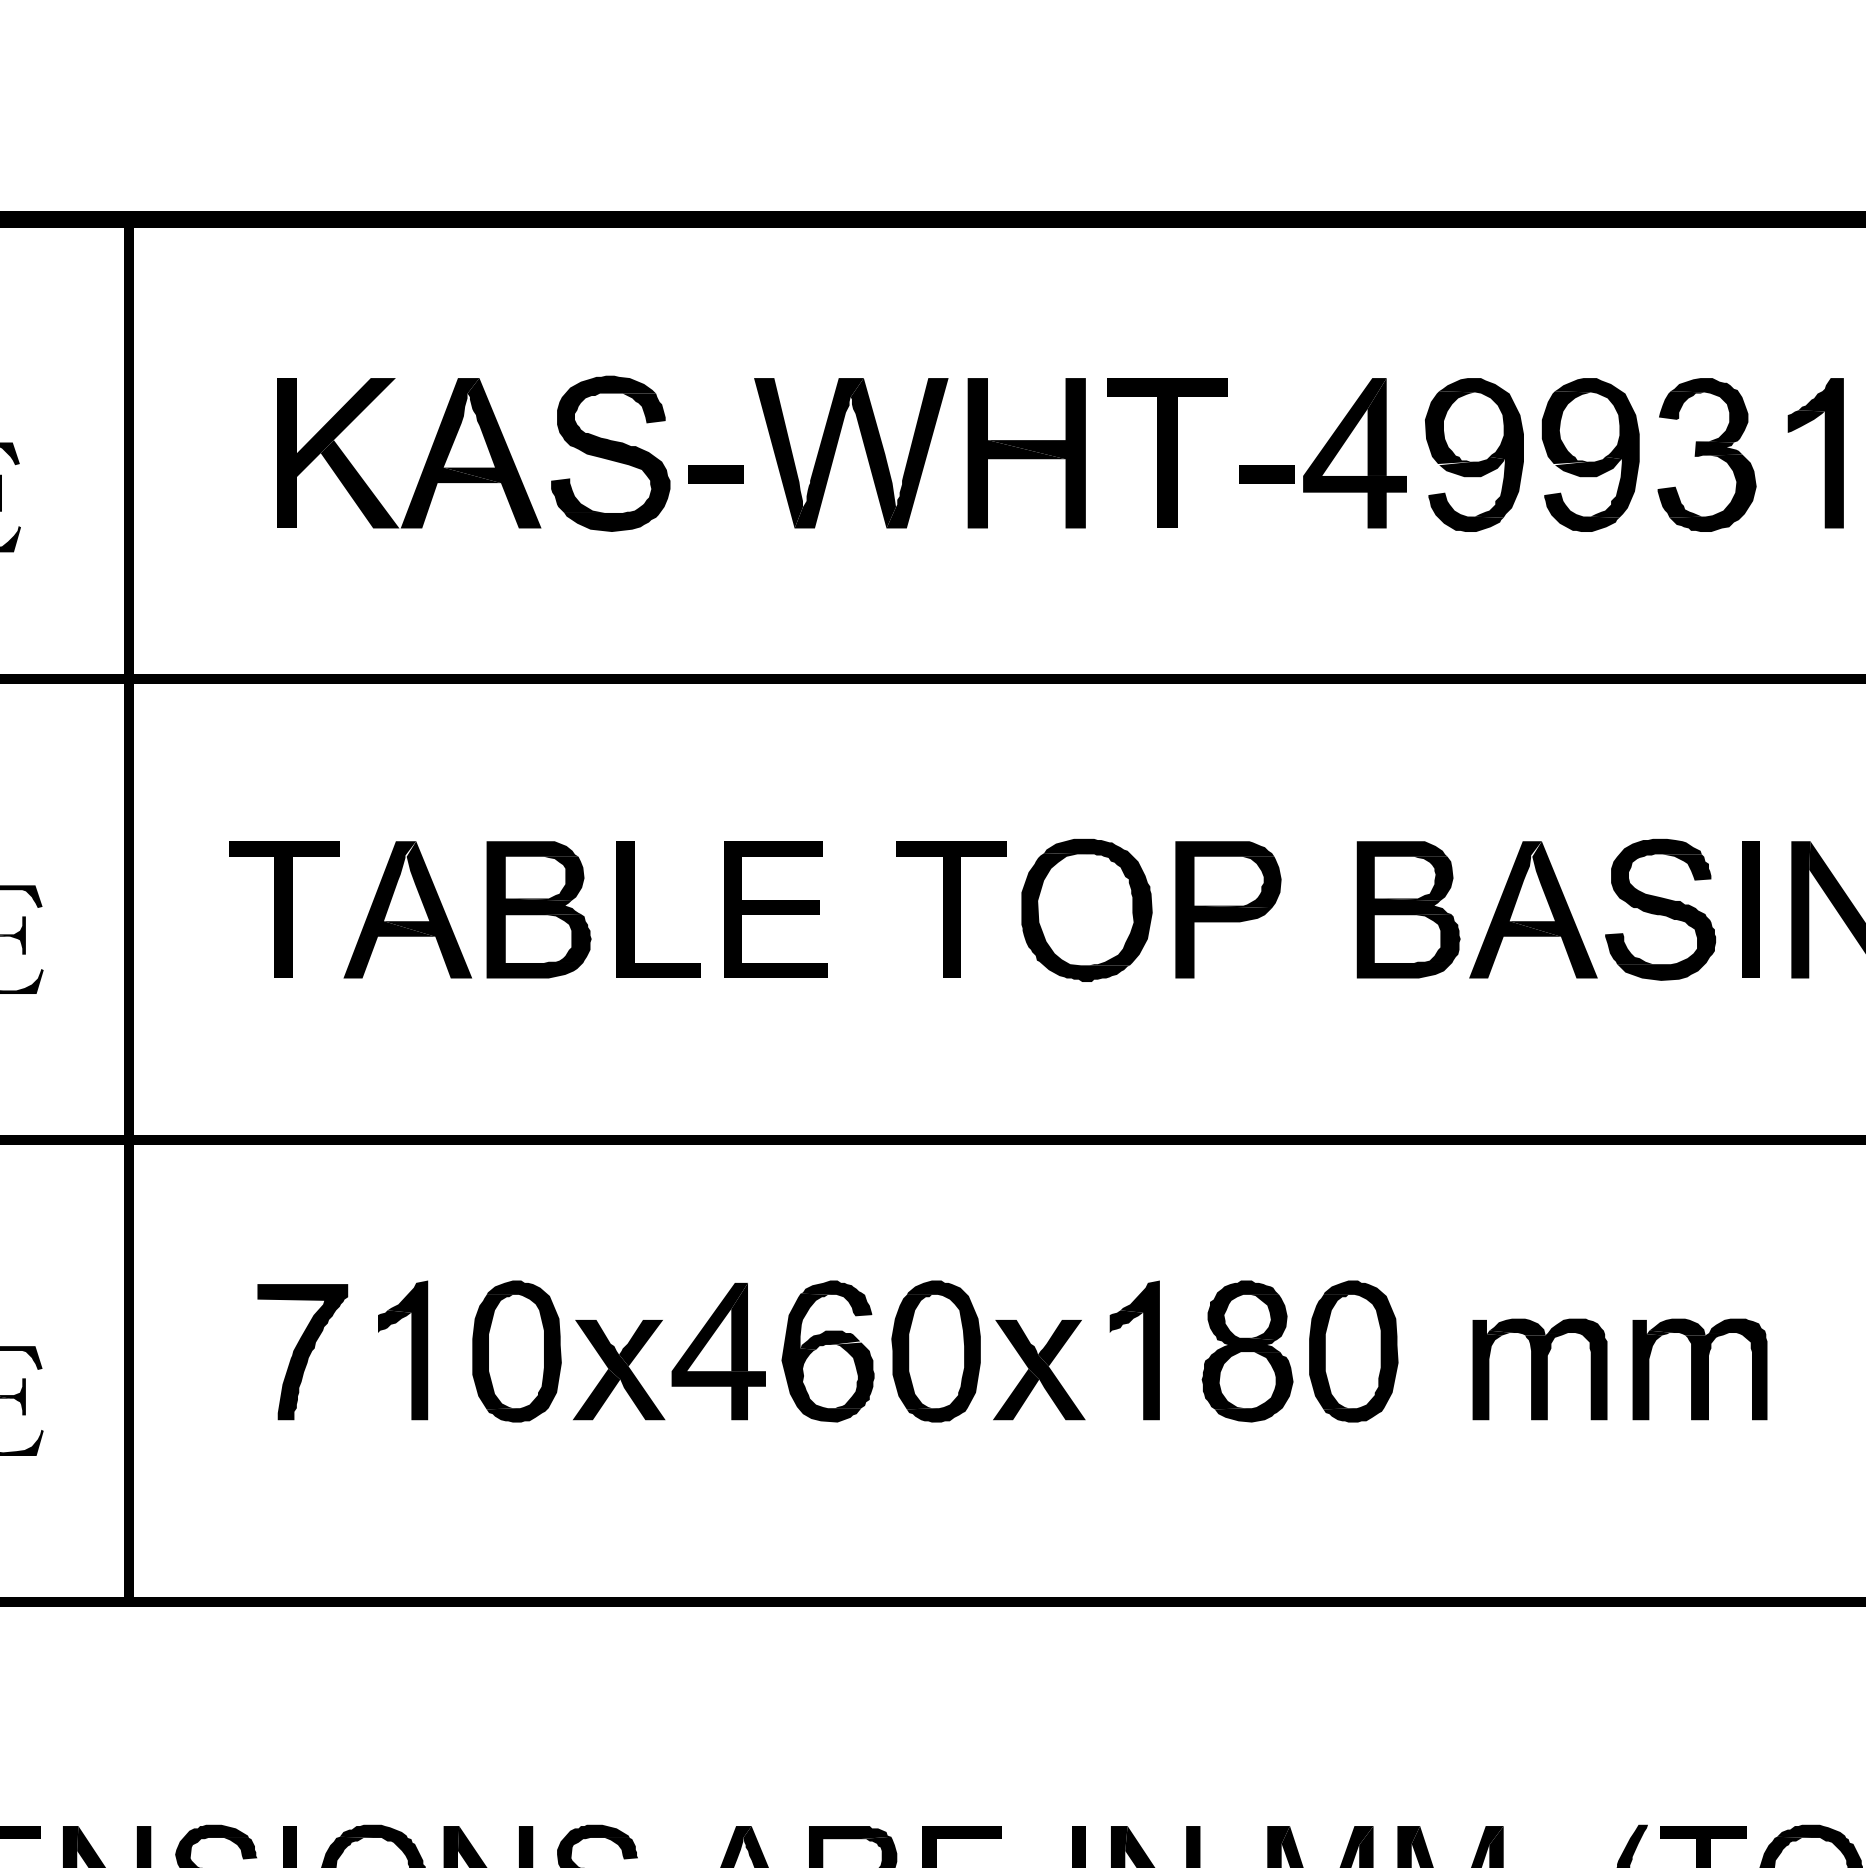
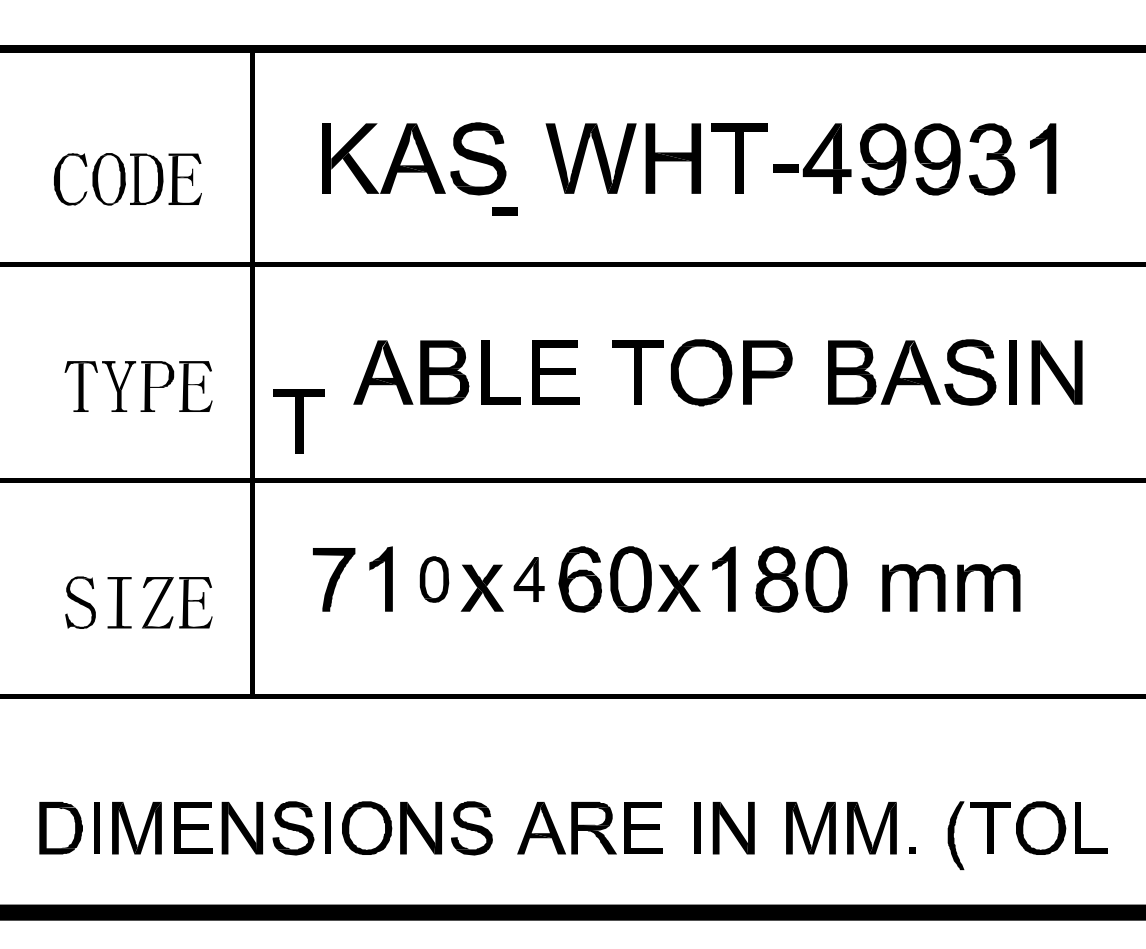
part: (715, 474) -> (504, 211), moved
part: (282, 909) -> (298, 421), moved
part: (516, 1351) -> (434, 579), size x0.7
part: (719, 1351) -> (529, 579), size x0.7

